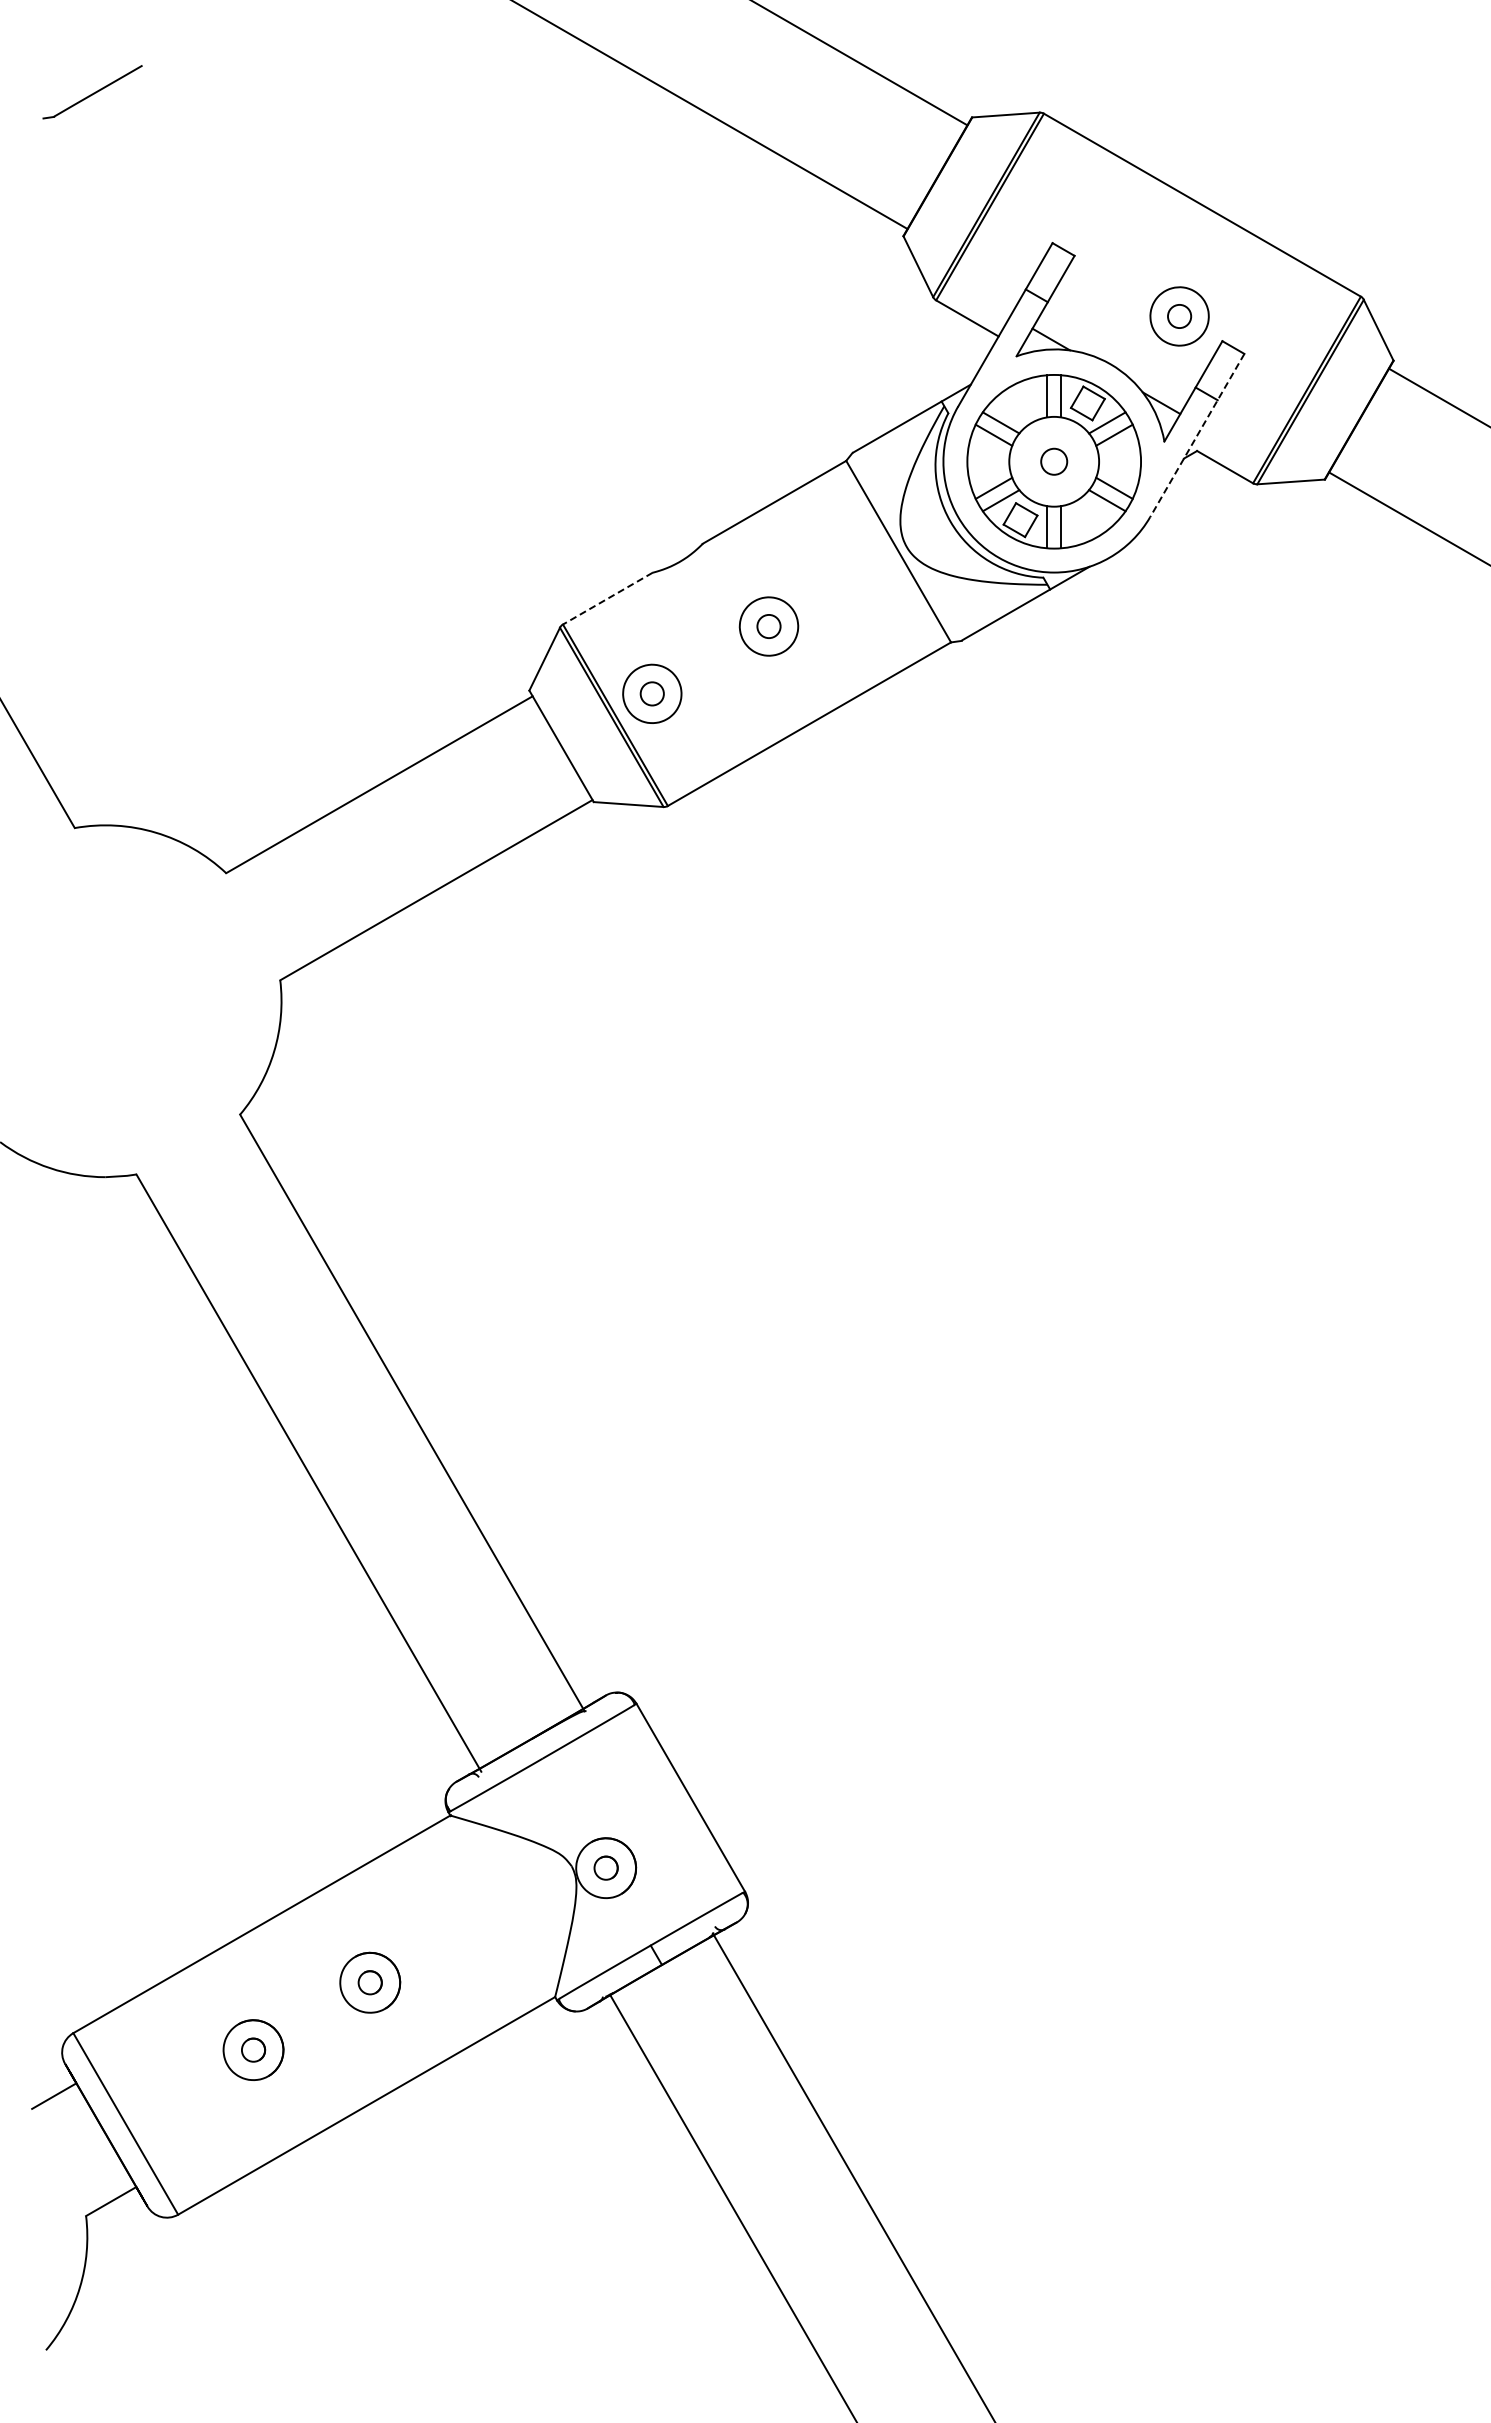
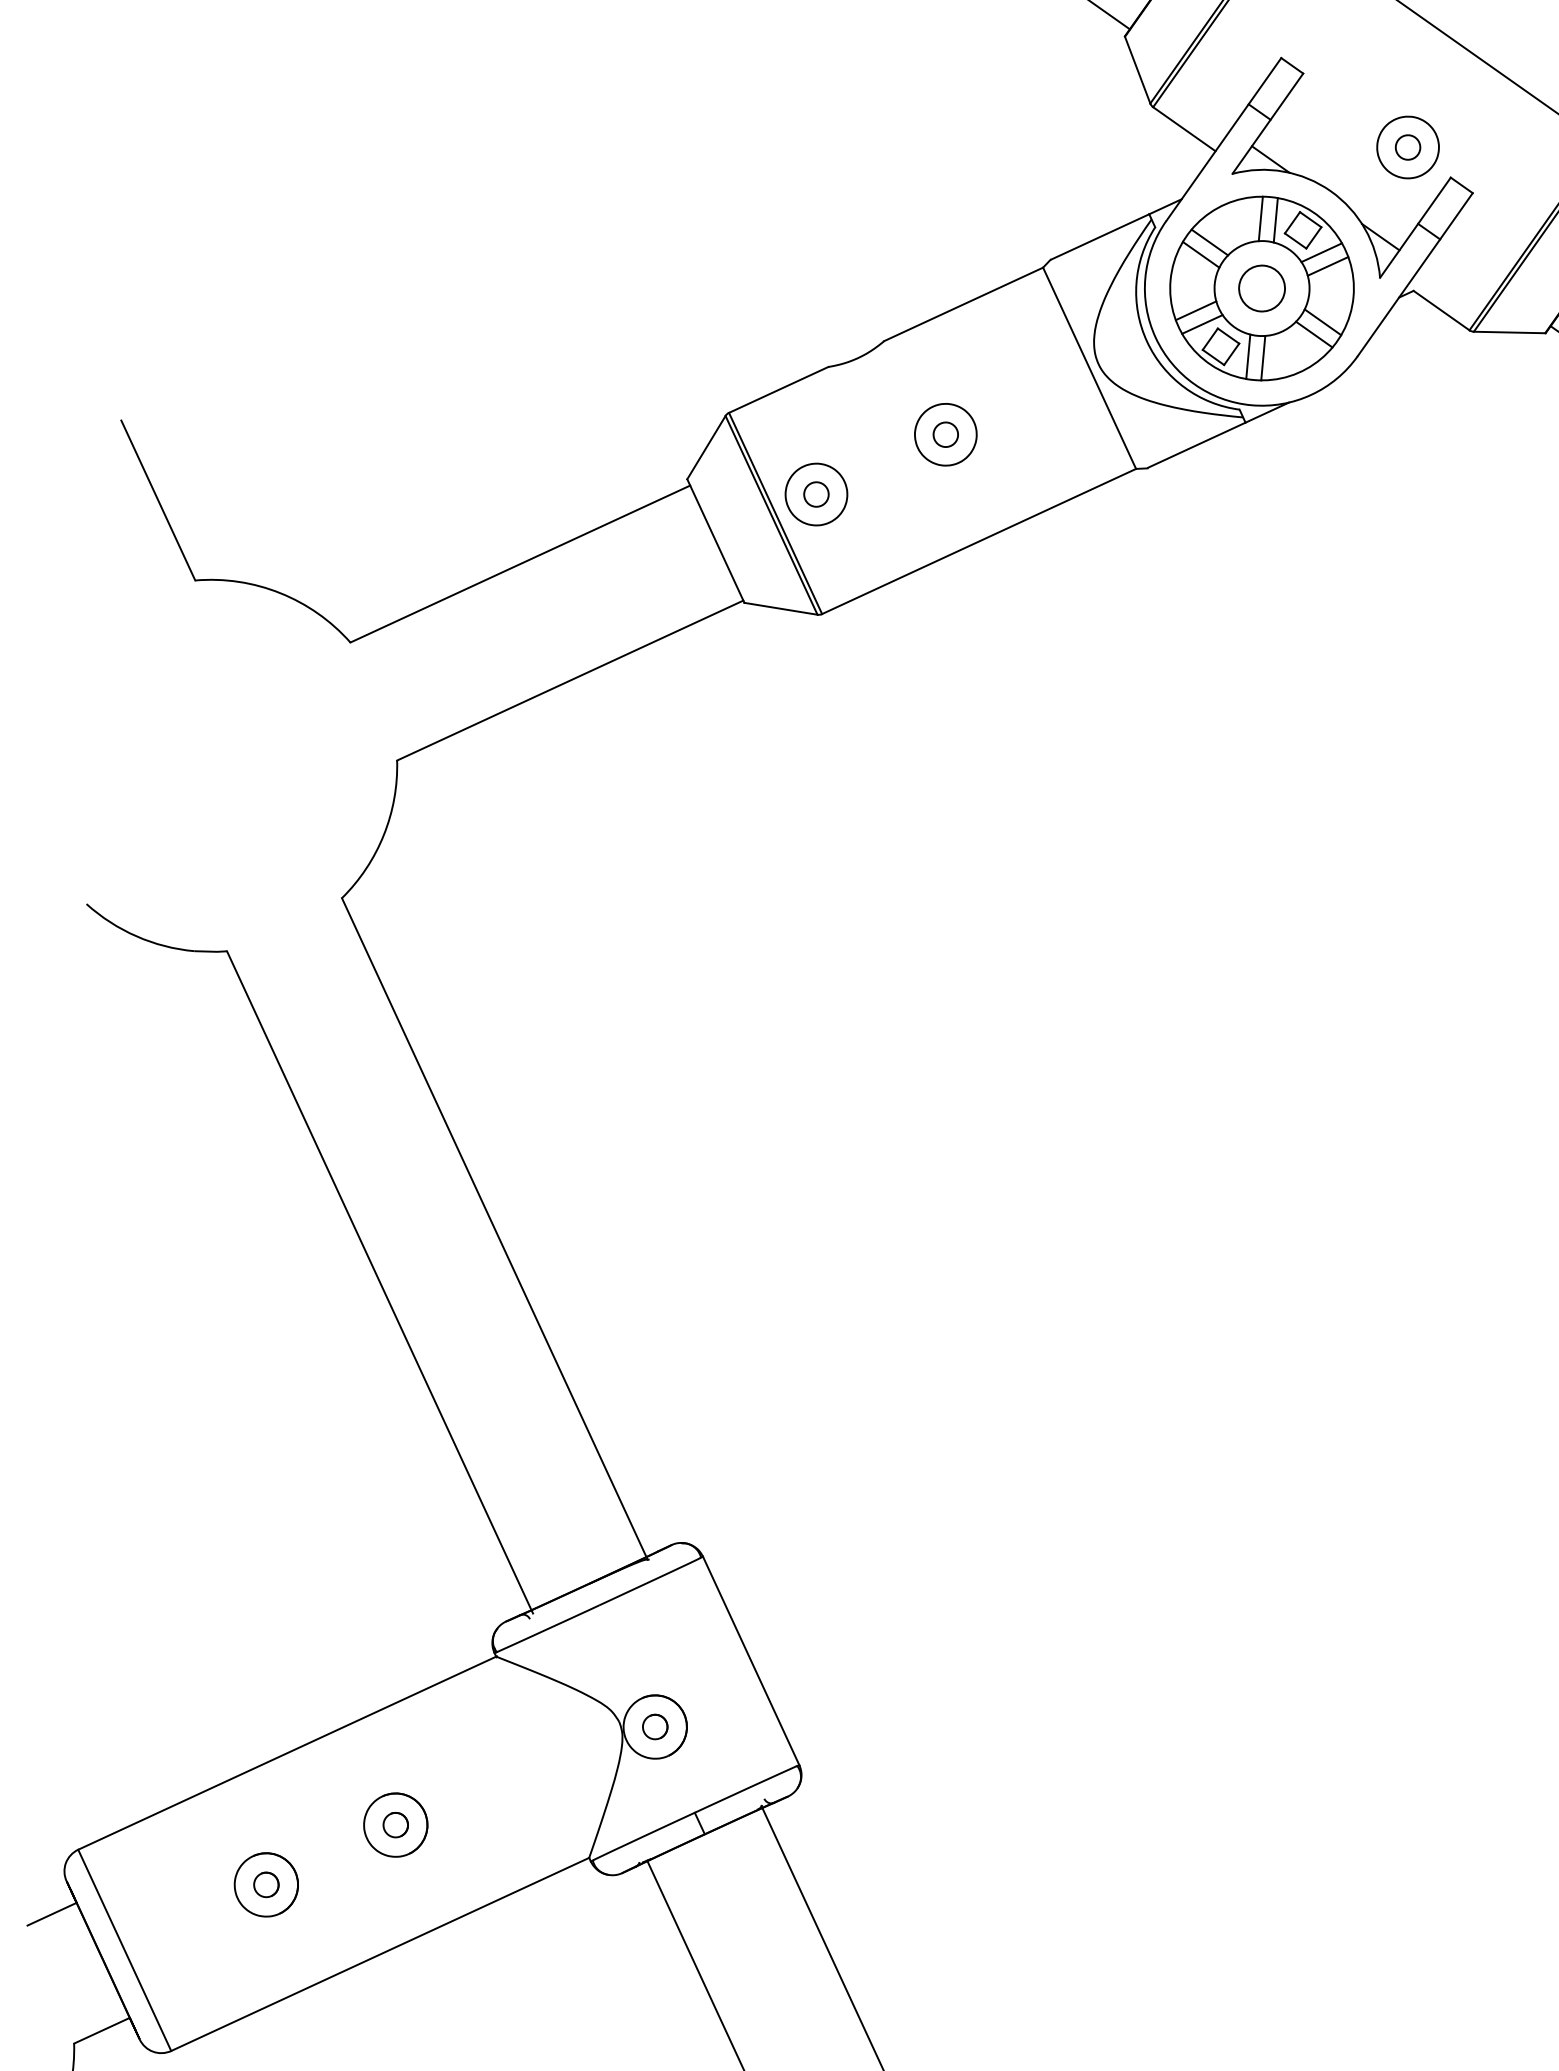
line: (1197, 435) -> (1415, 274), dashed -> solid
circle: (1053, 461) -> (1261, 288), size x1.67
line: (607, 598) -> (778, 389), dashed -> solid

